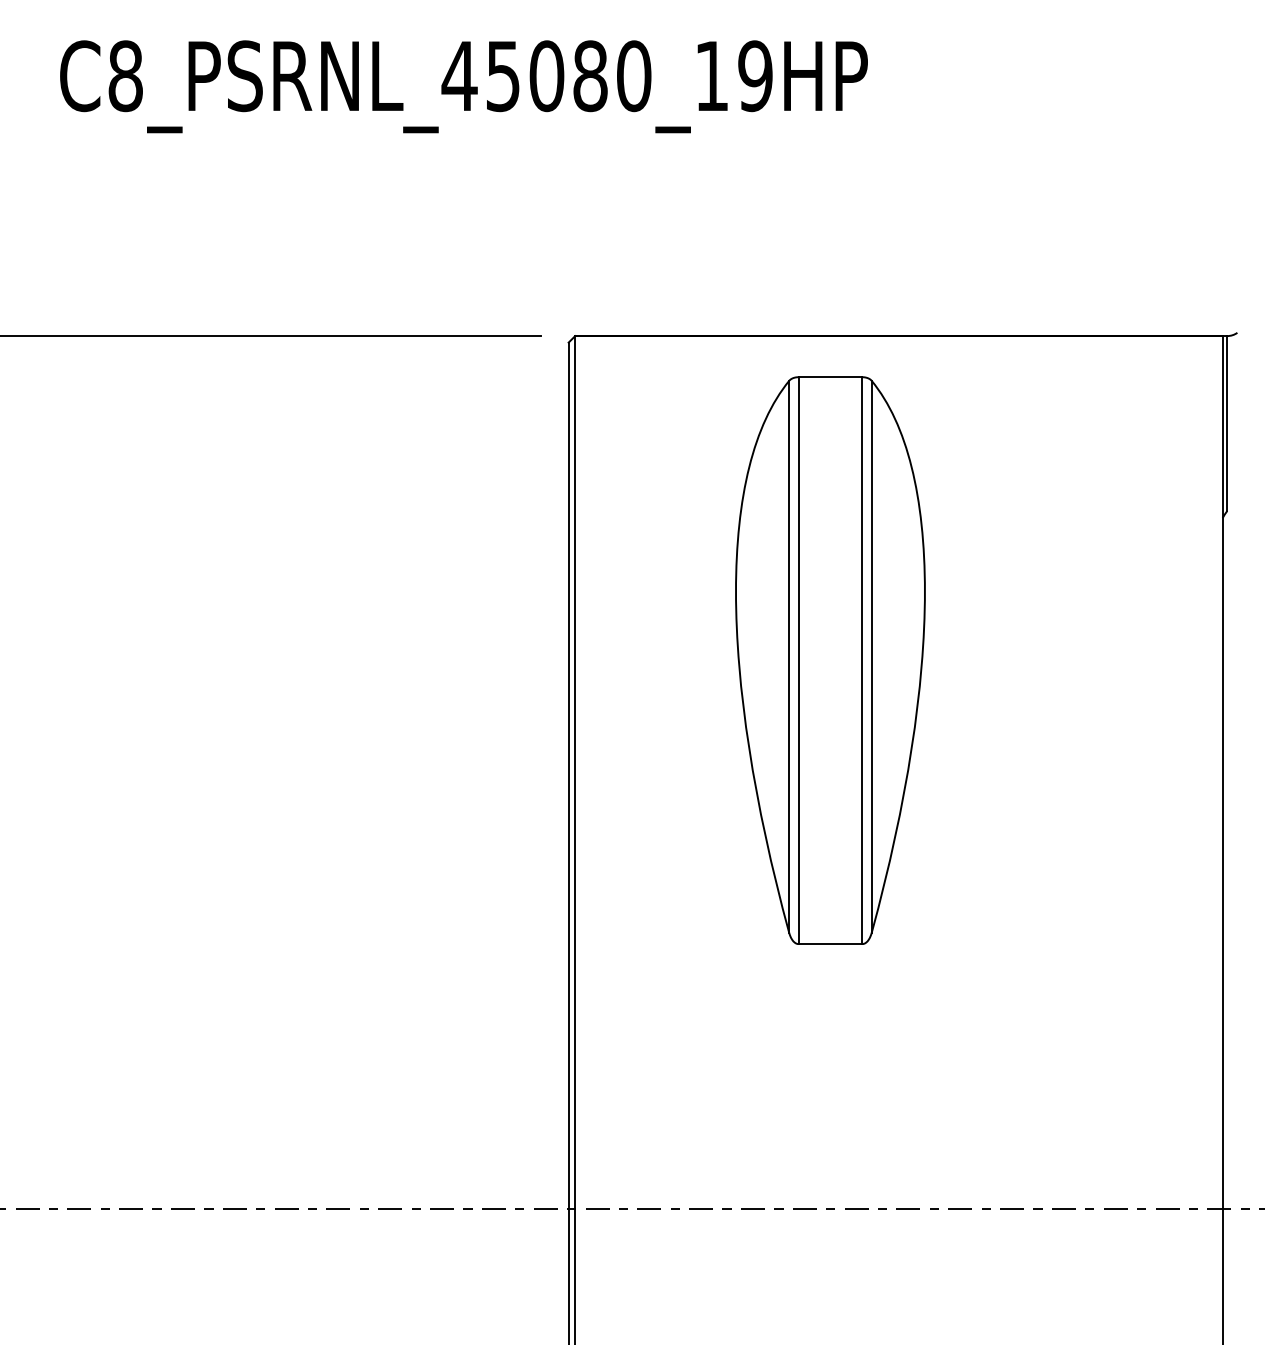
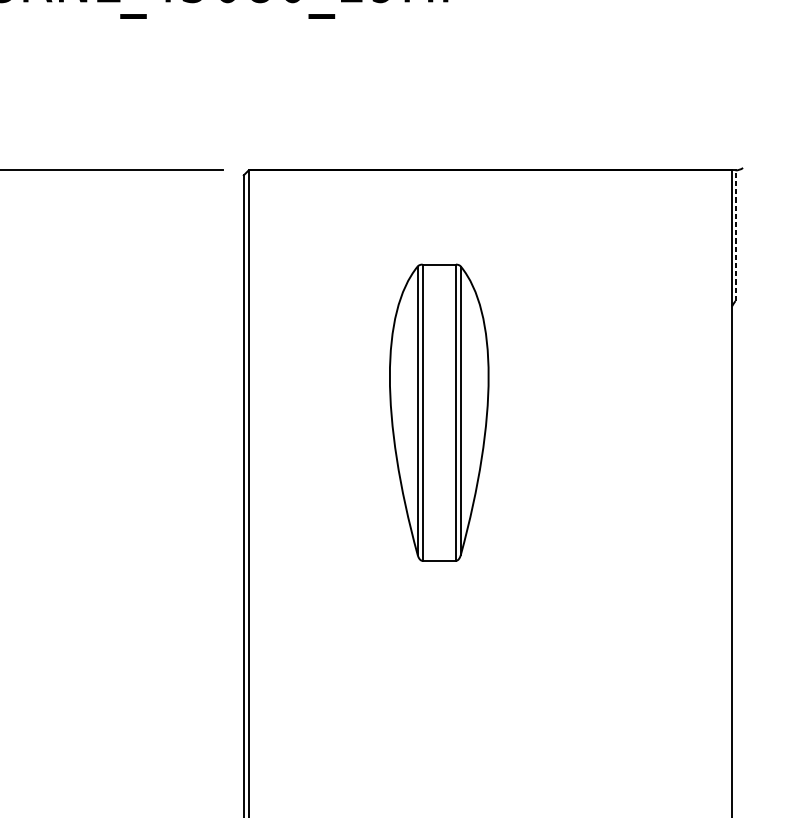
line: (1227, 423) -> (735, 235), solid -> dashed
part: (830, 660) -> (439, 412), size x0.7

